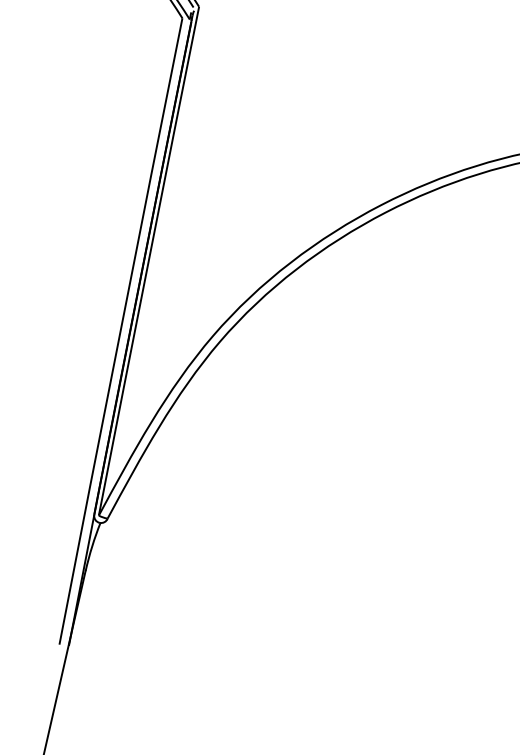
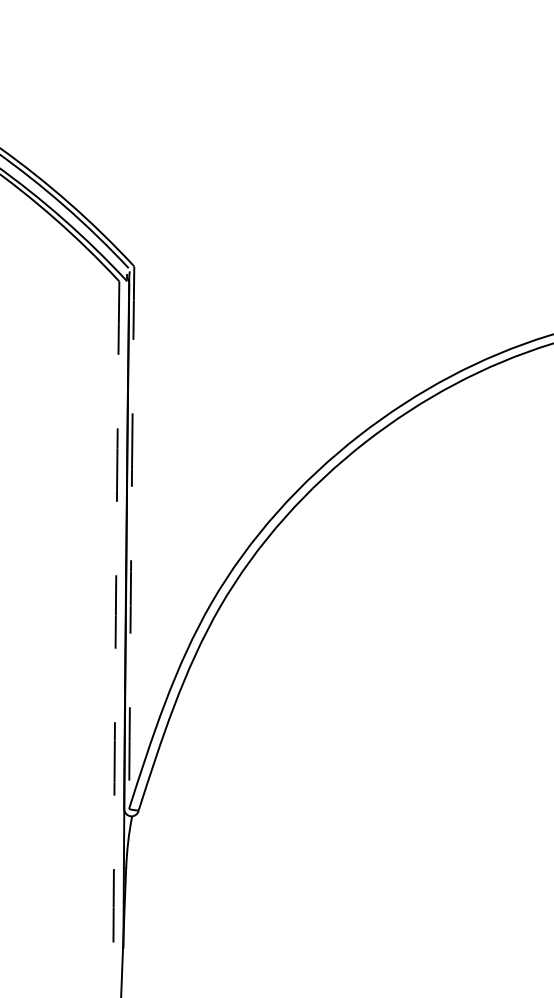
arc: (148, 260) -> (131, 537), solid -> dashed
arc: (120, 331) -> (115, 615), solid -> dashed

